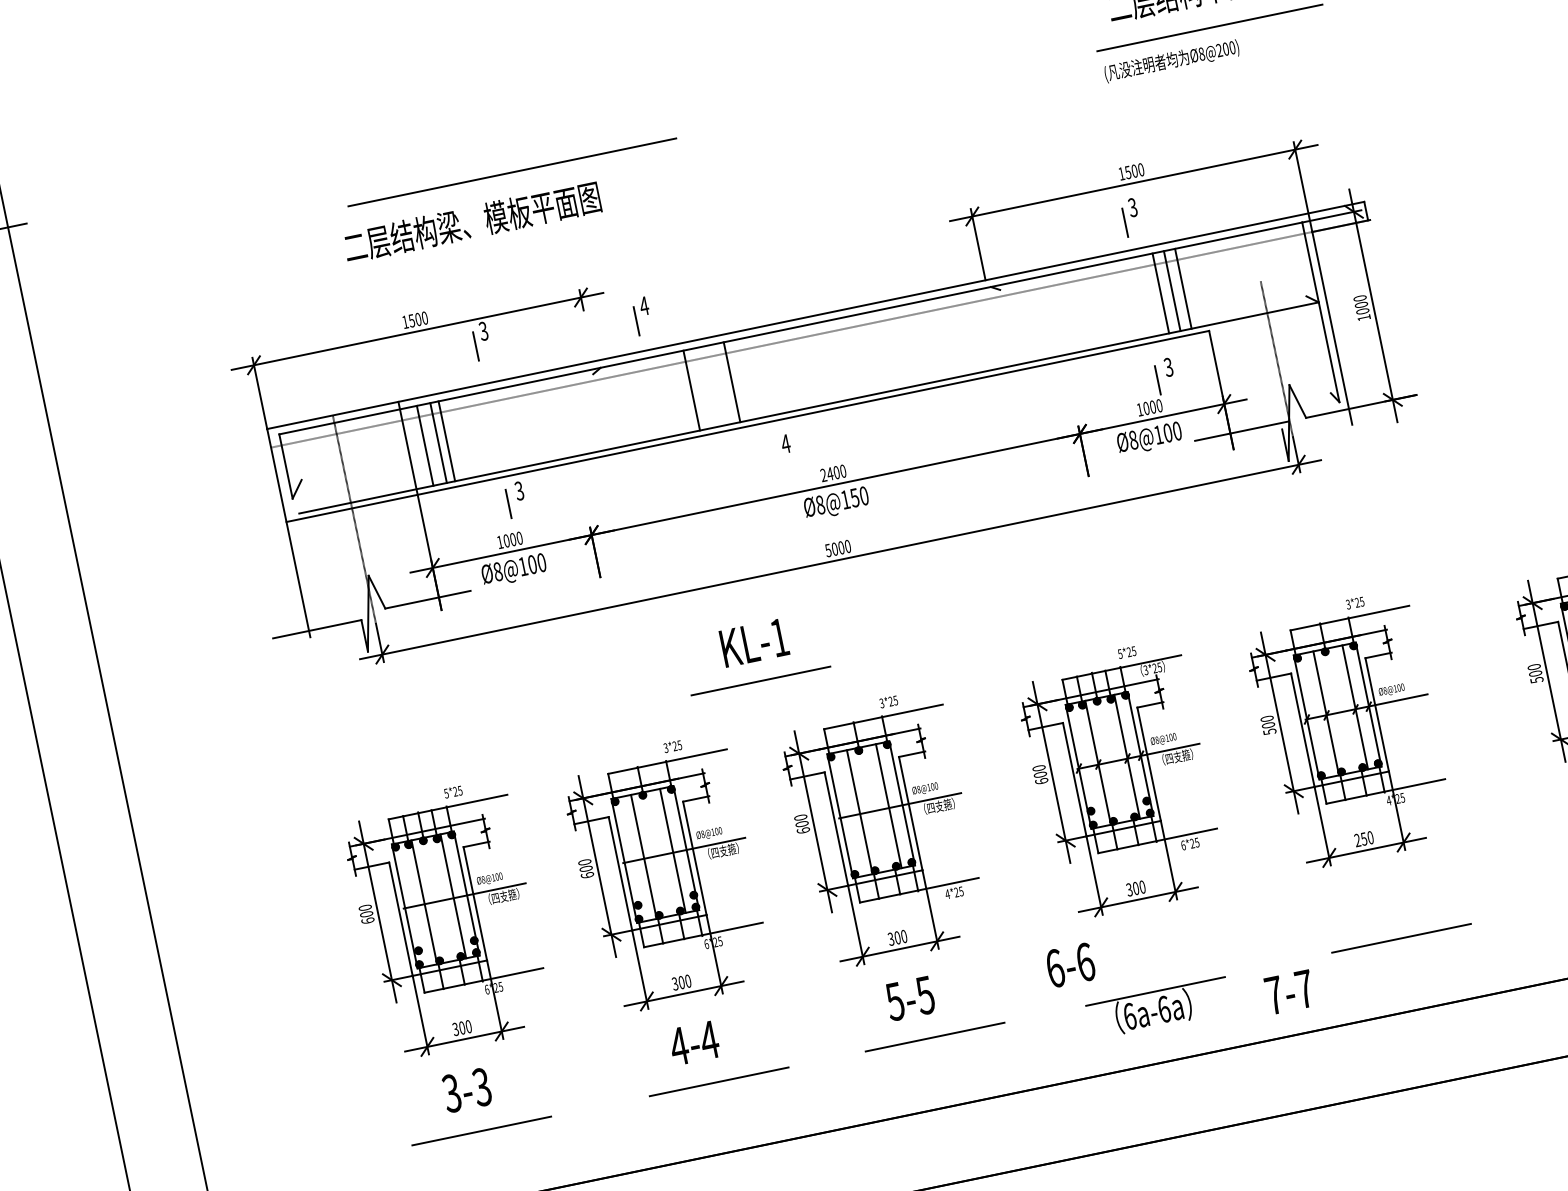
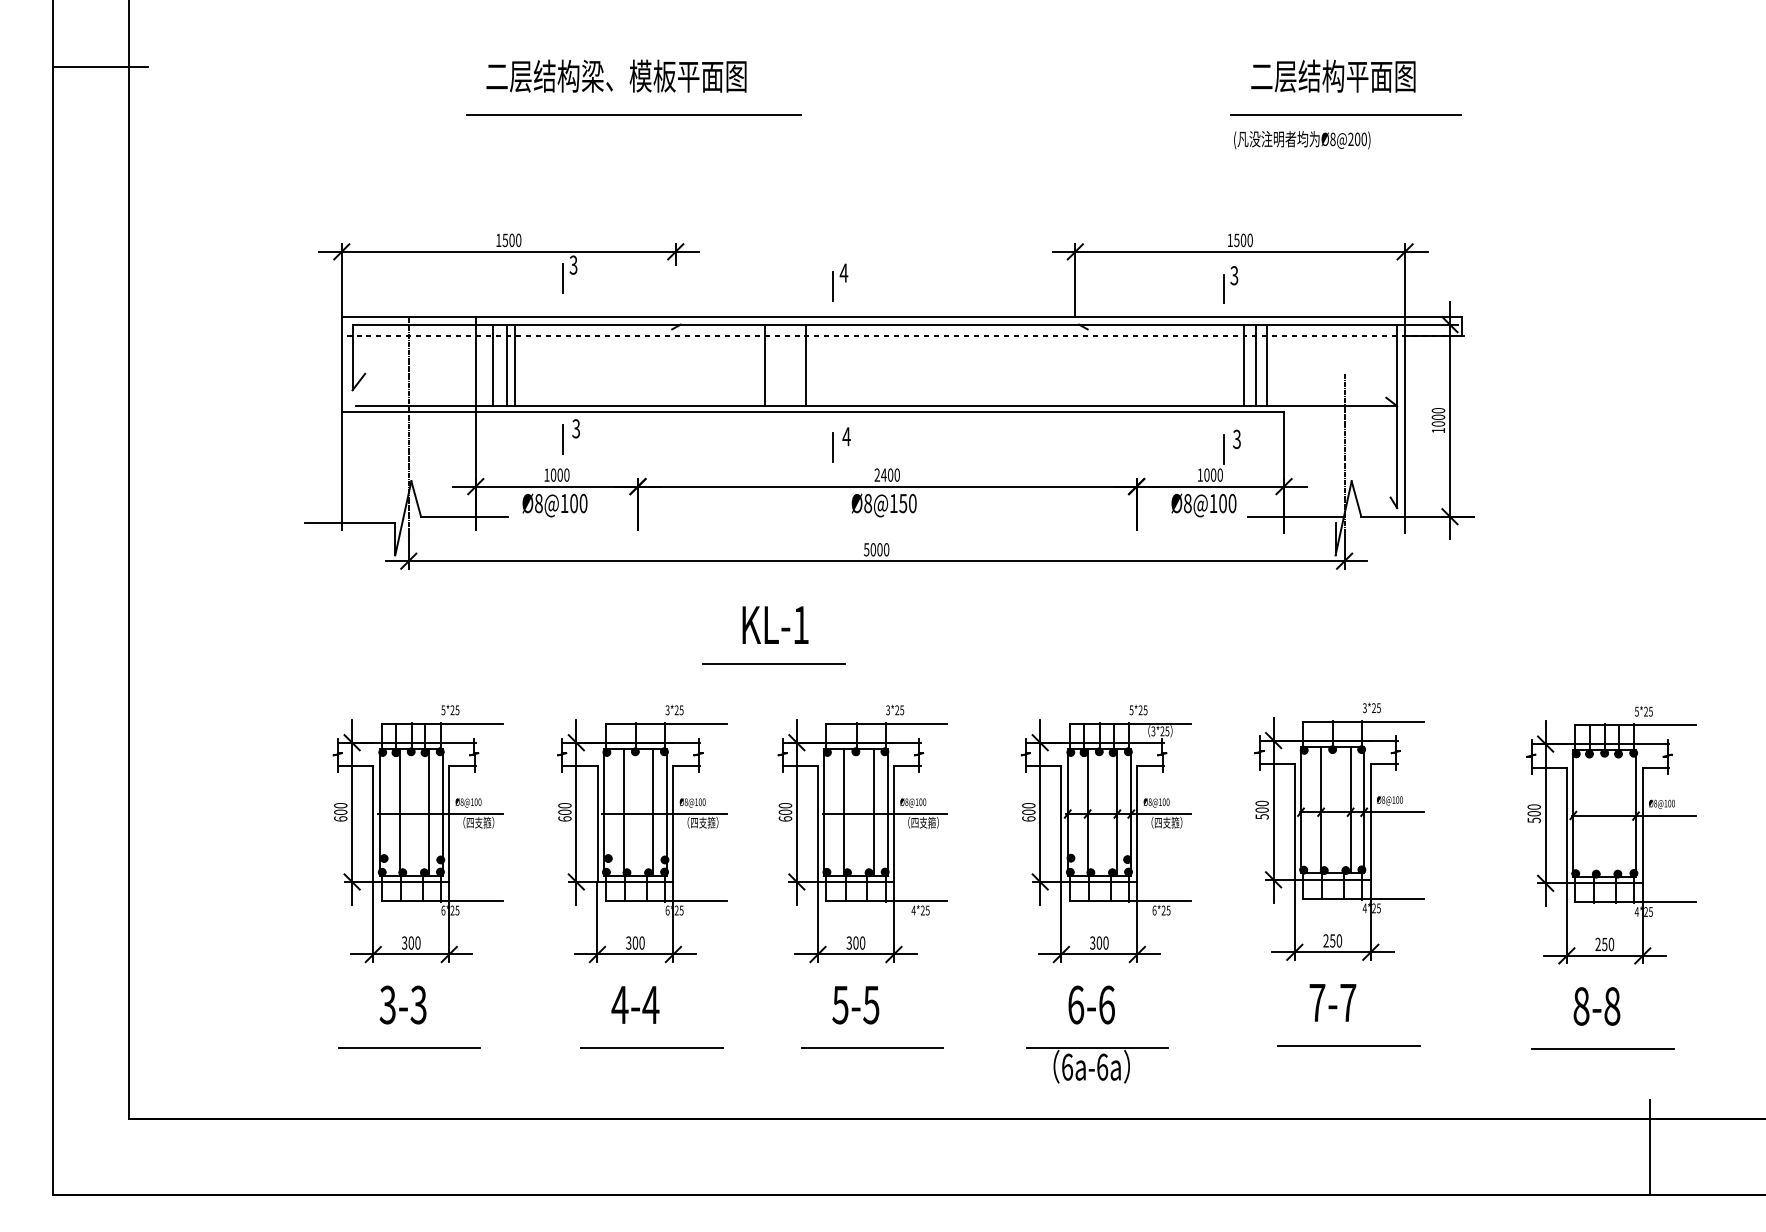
text: (472, 221) -> (616, 75), moved
part: (642, 316) -> (840, 282), moved
line: (774, 456) -> (833, 446), added
text: (1070, 964) -> (1091, 1004), moved
text: (1289, 991) -> (1332, 1002), moved

